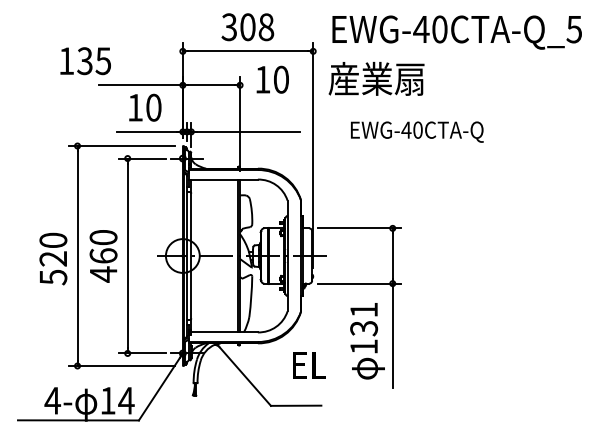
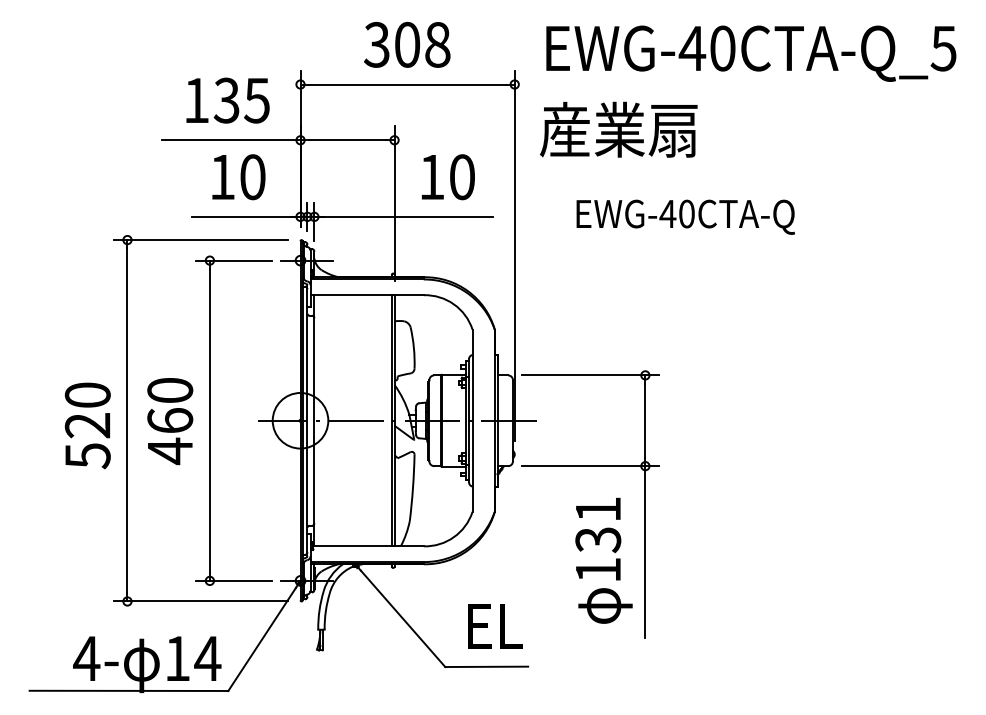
text: (85, 61) -> (227, 101), moved
text: (272, 79) -> (447, 176), moved
text: (309, 365) -> (495, 626), moved

